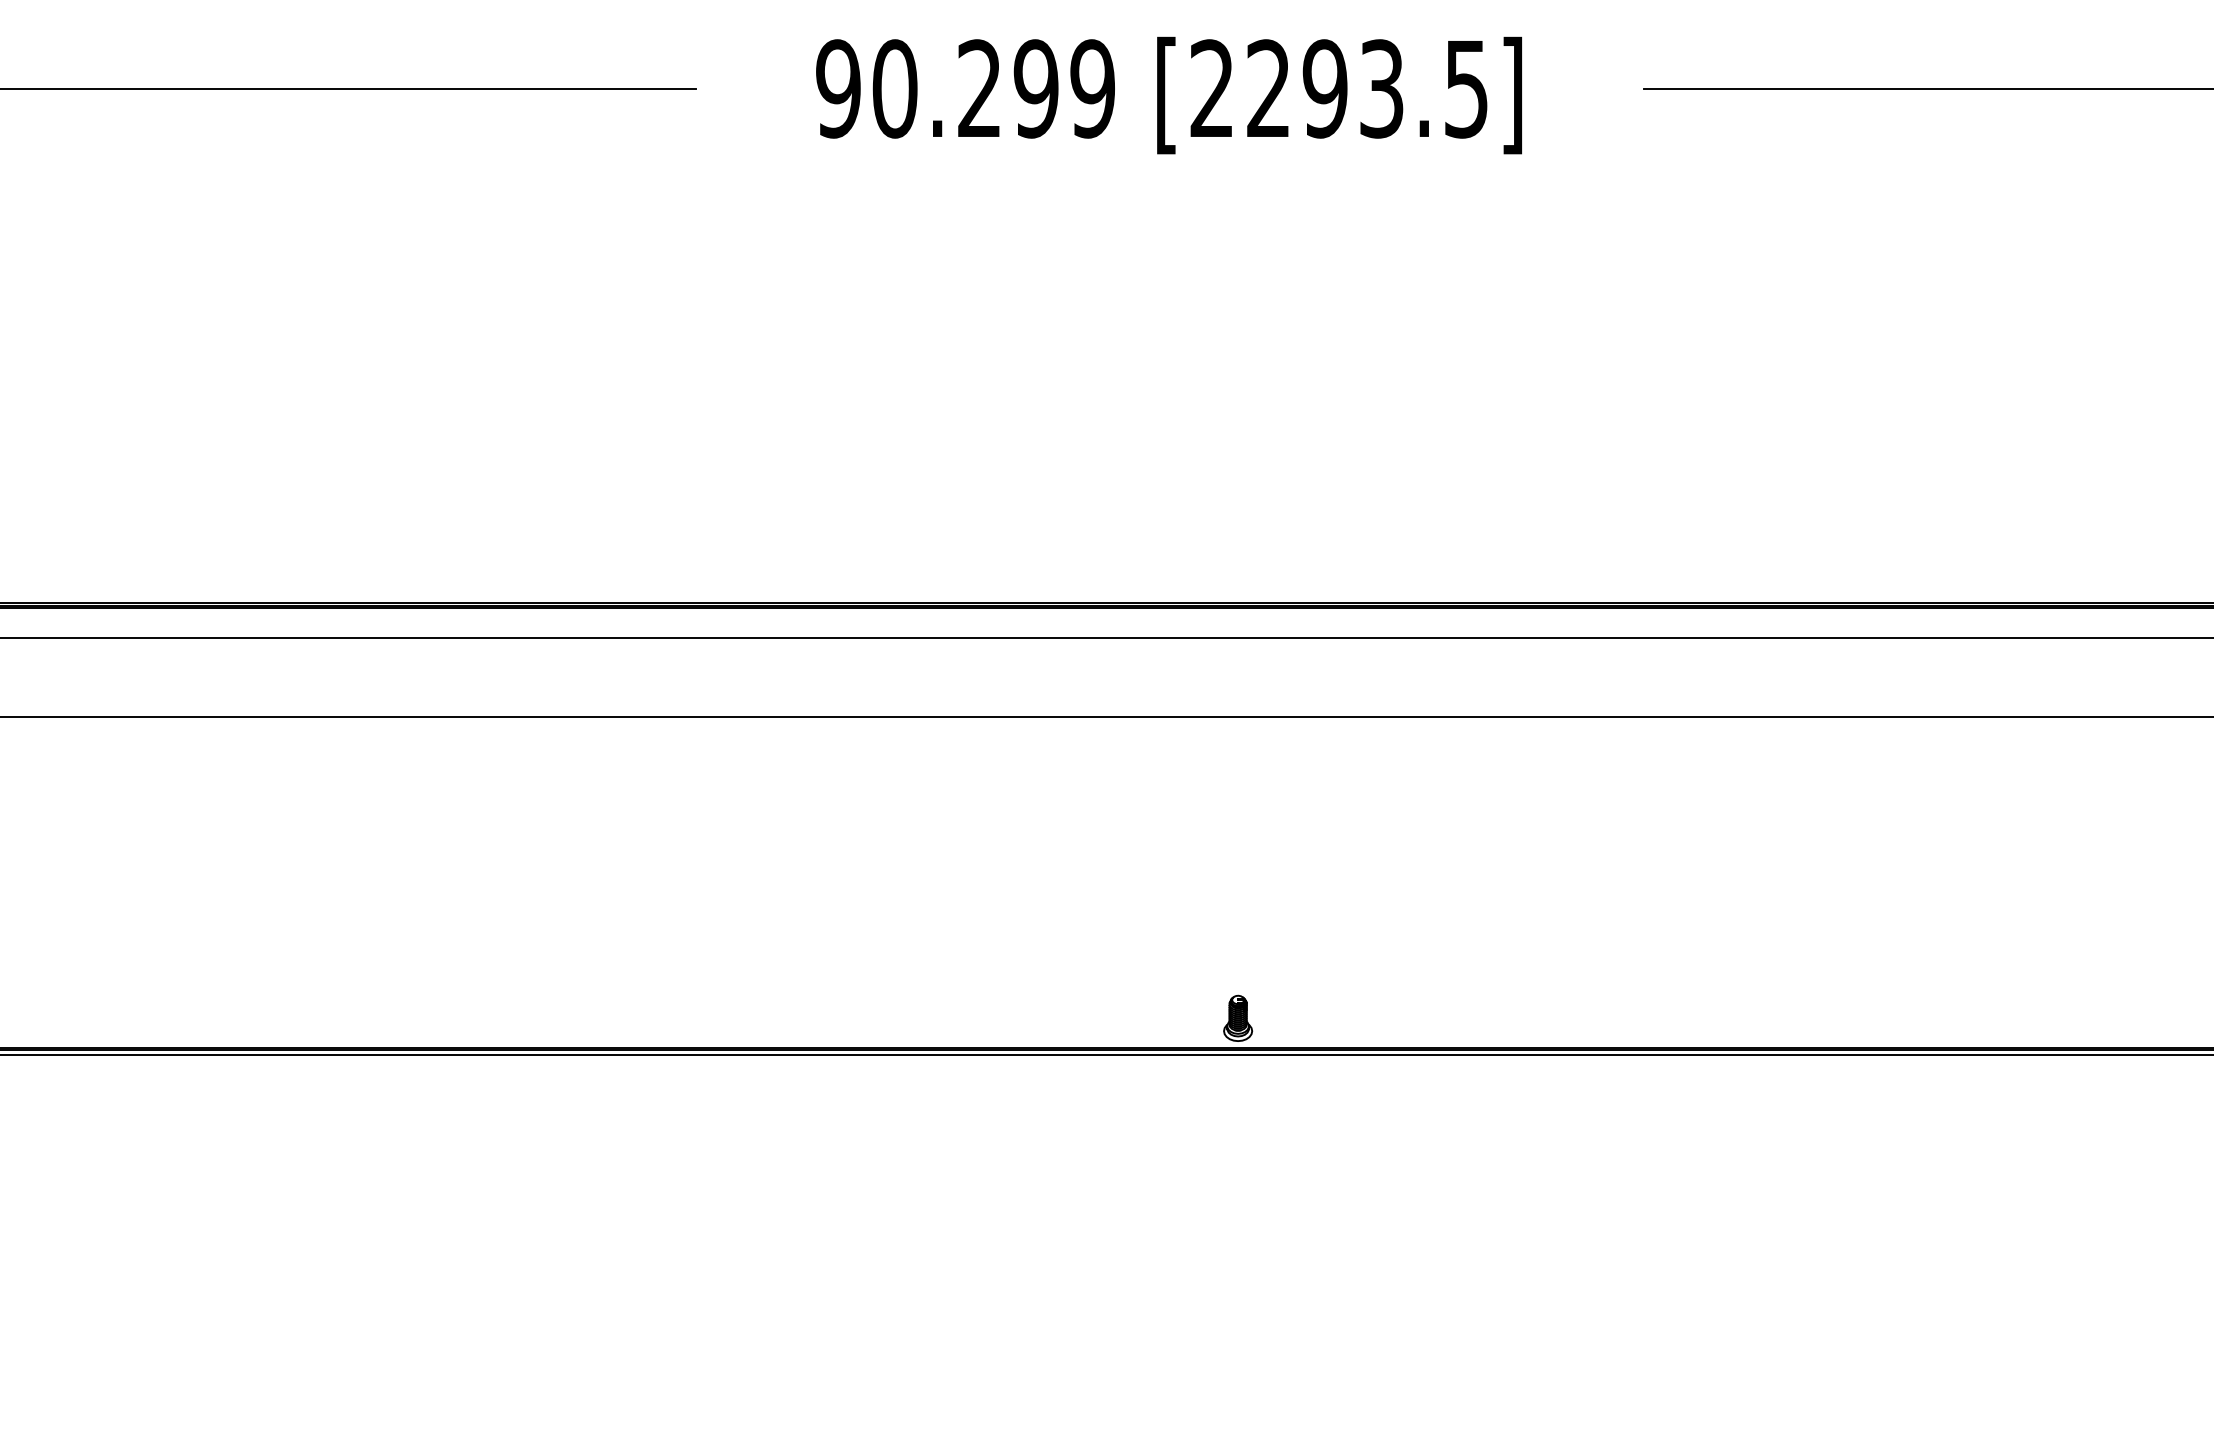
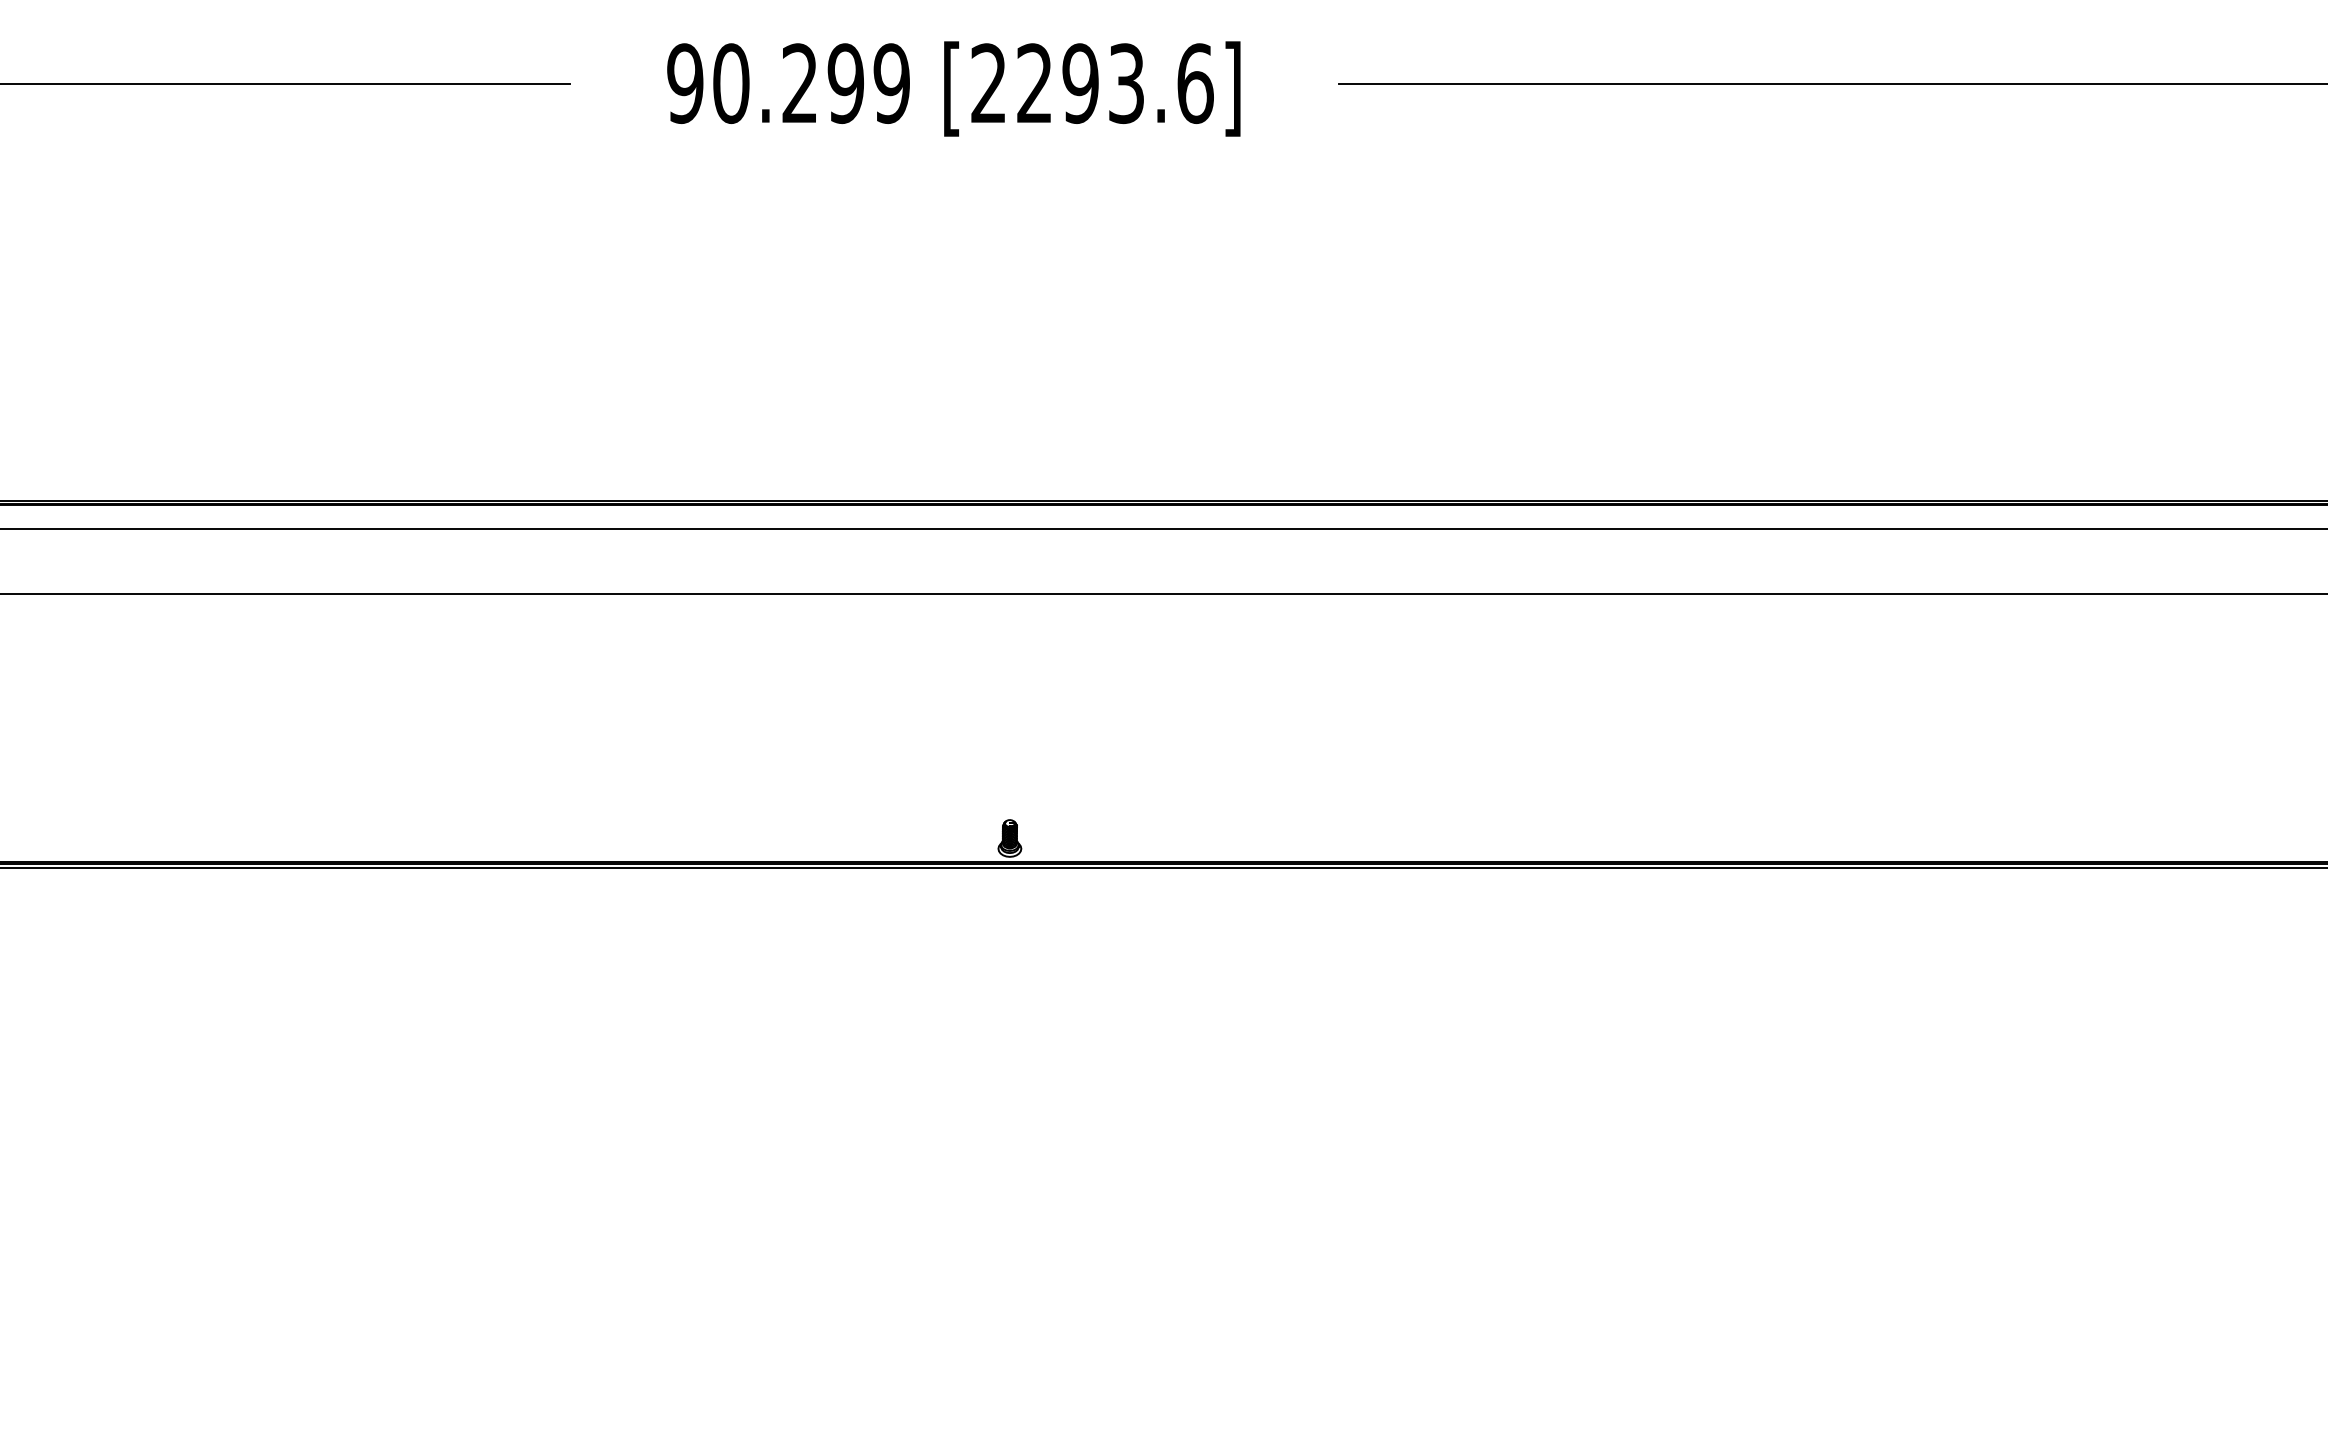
text: (1466, 88) -> (1195, 83), [2293.5] -> [2293.6]

